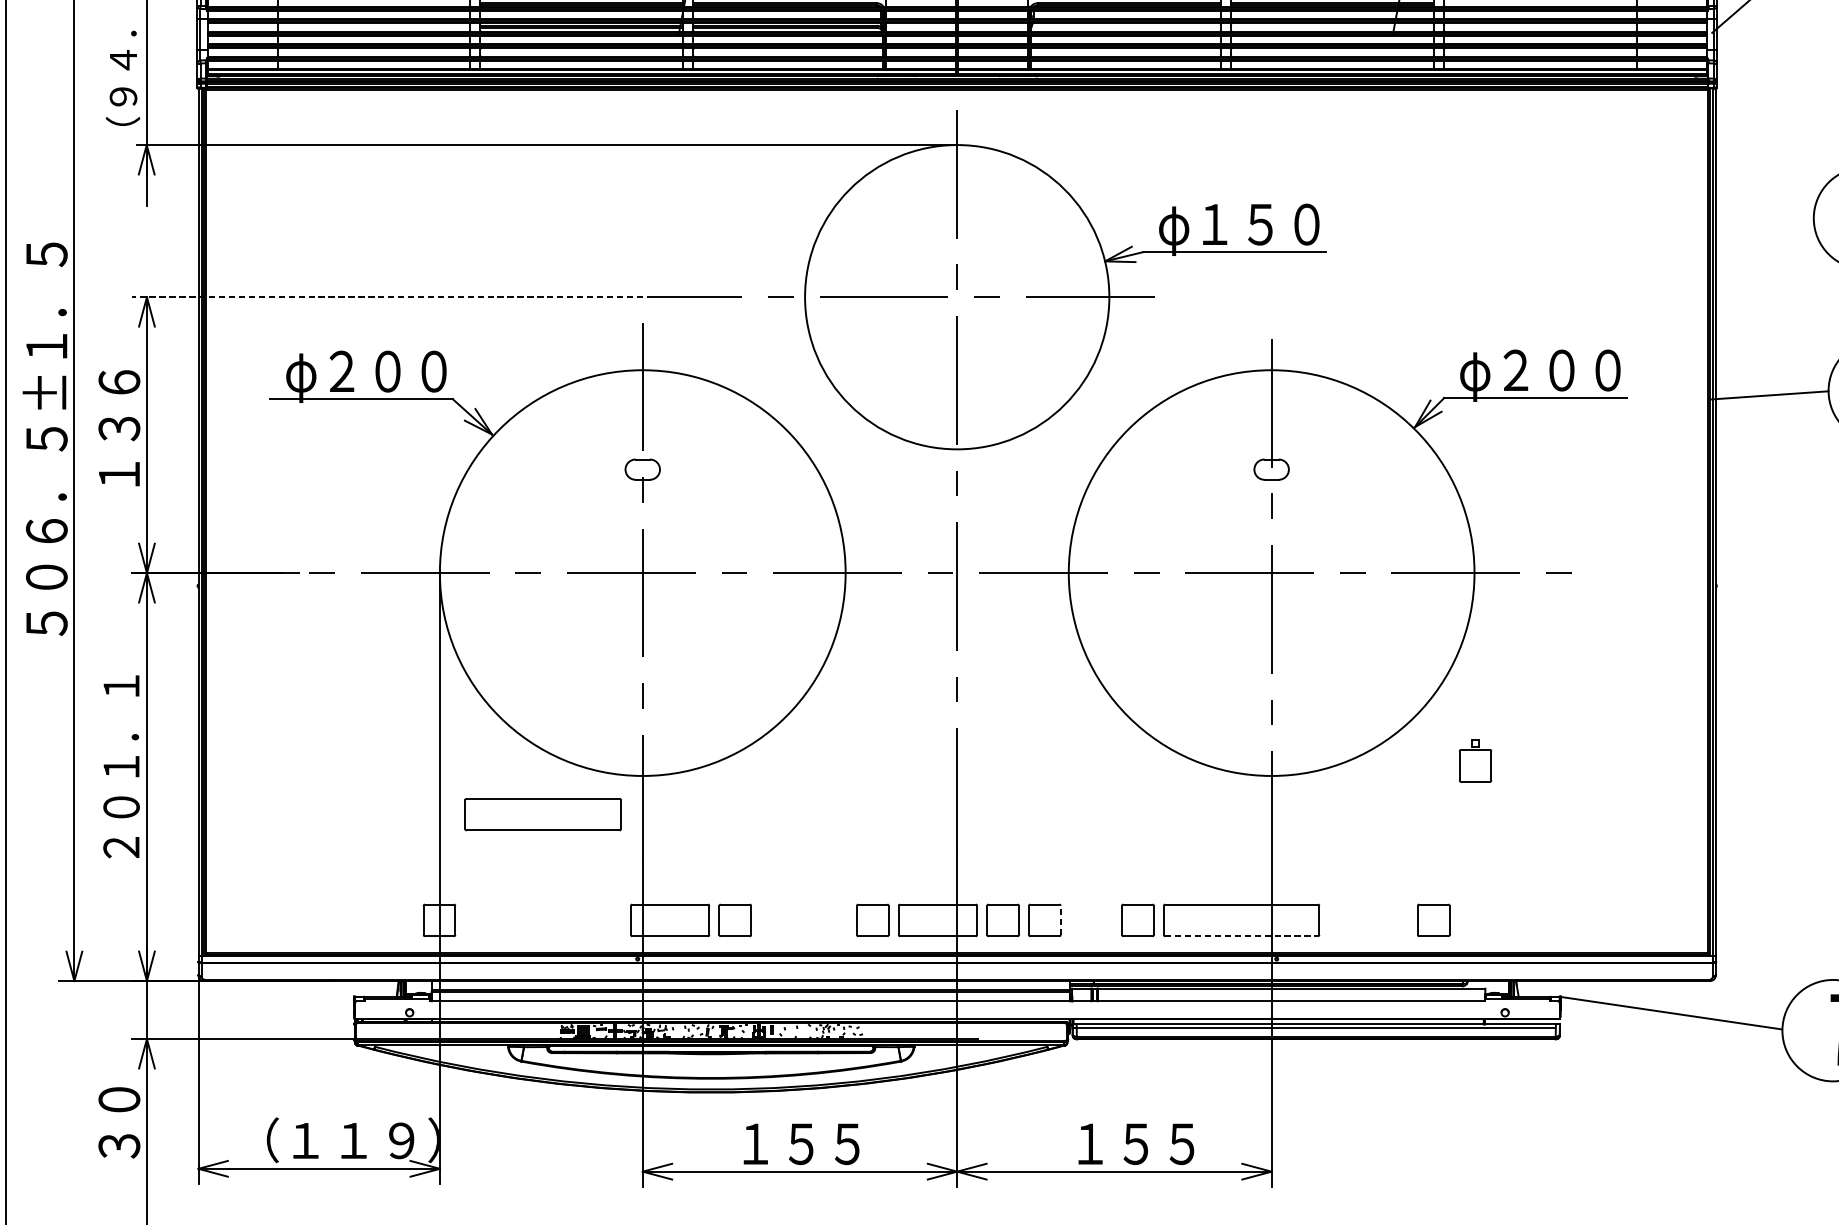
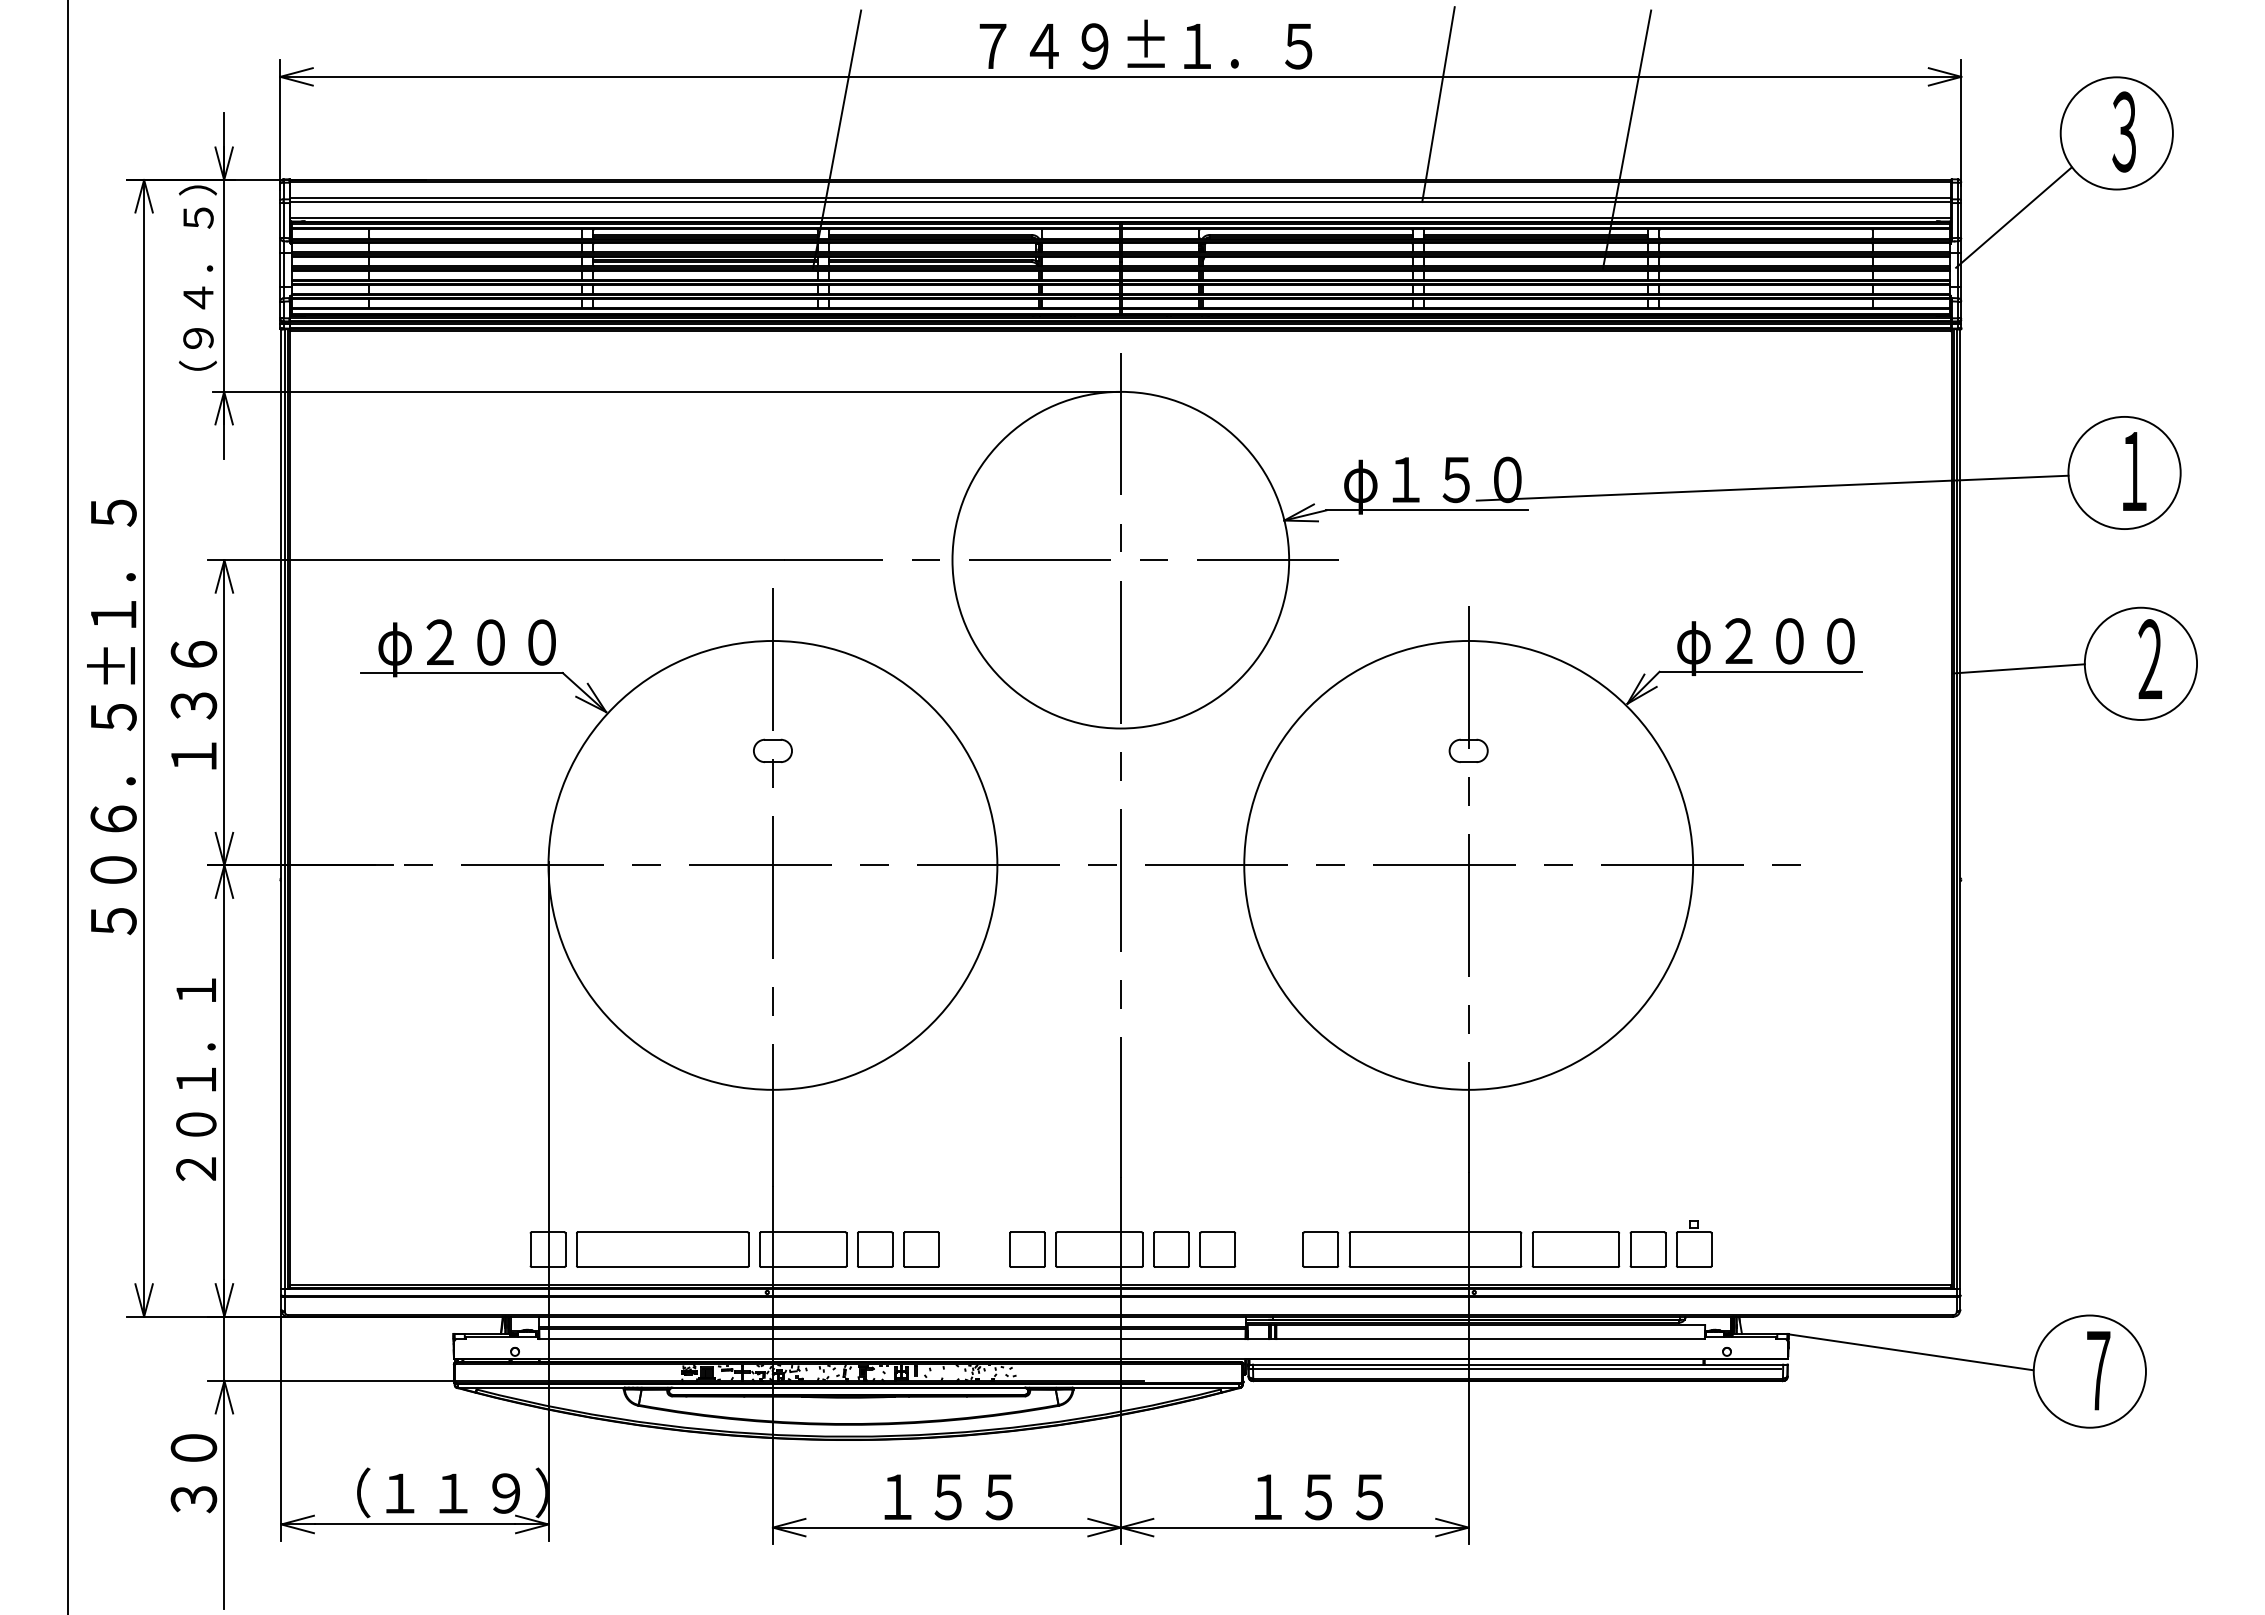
line: (1546, 231) -> (1772, 487), added
line: (391, 297) -> (495, 560), dashed -> solid
part: (1475, 760) -> (1694, 1243), moved
part: (542, 814) -> (662, 1249), moved
part: (777, 920) -> (921, 1249), added
line: (1060, 920) -> (1235, 1249), dashed -> solid
part: (1368, 920) -> (1575, 1249), added
line: (1241, 936) -> (1435, 1267), dashed -> solid

